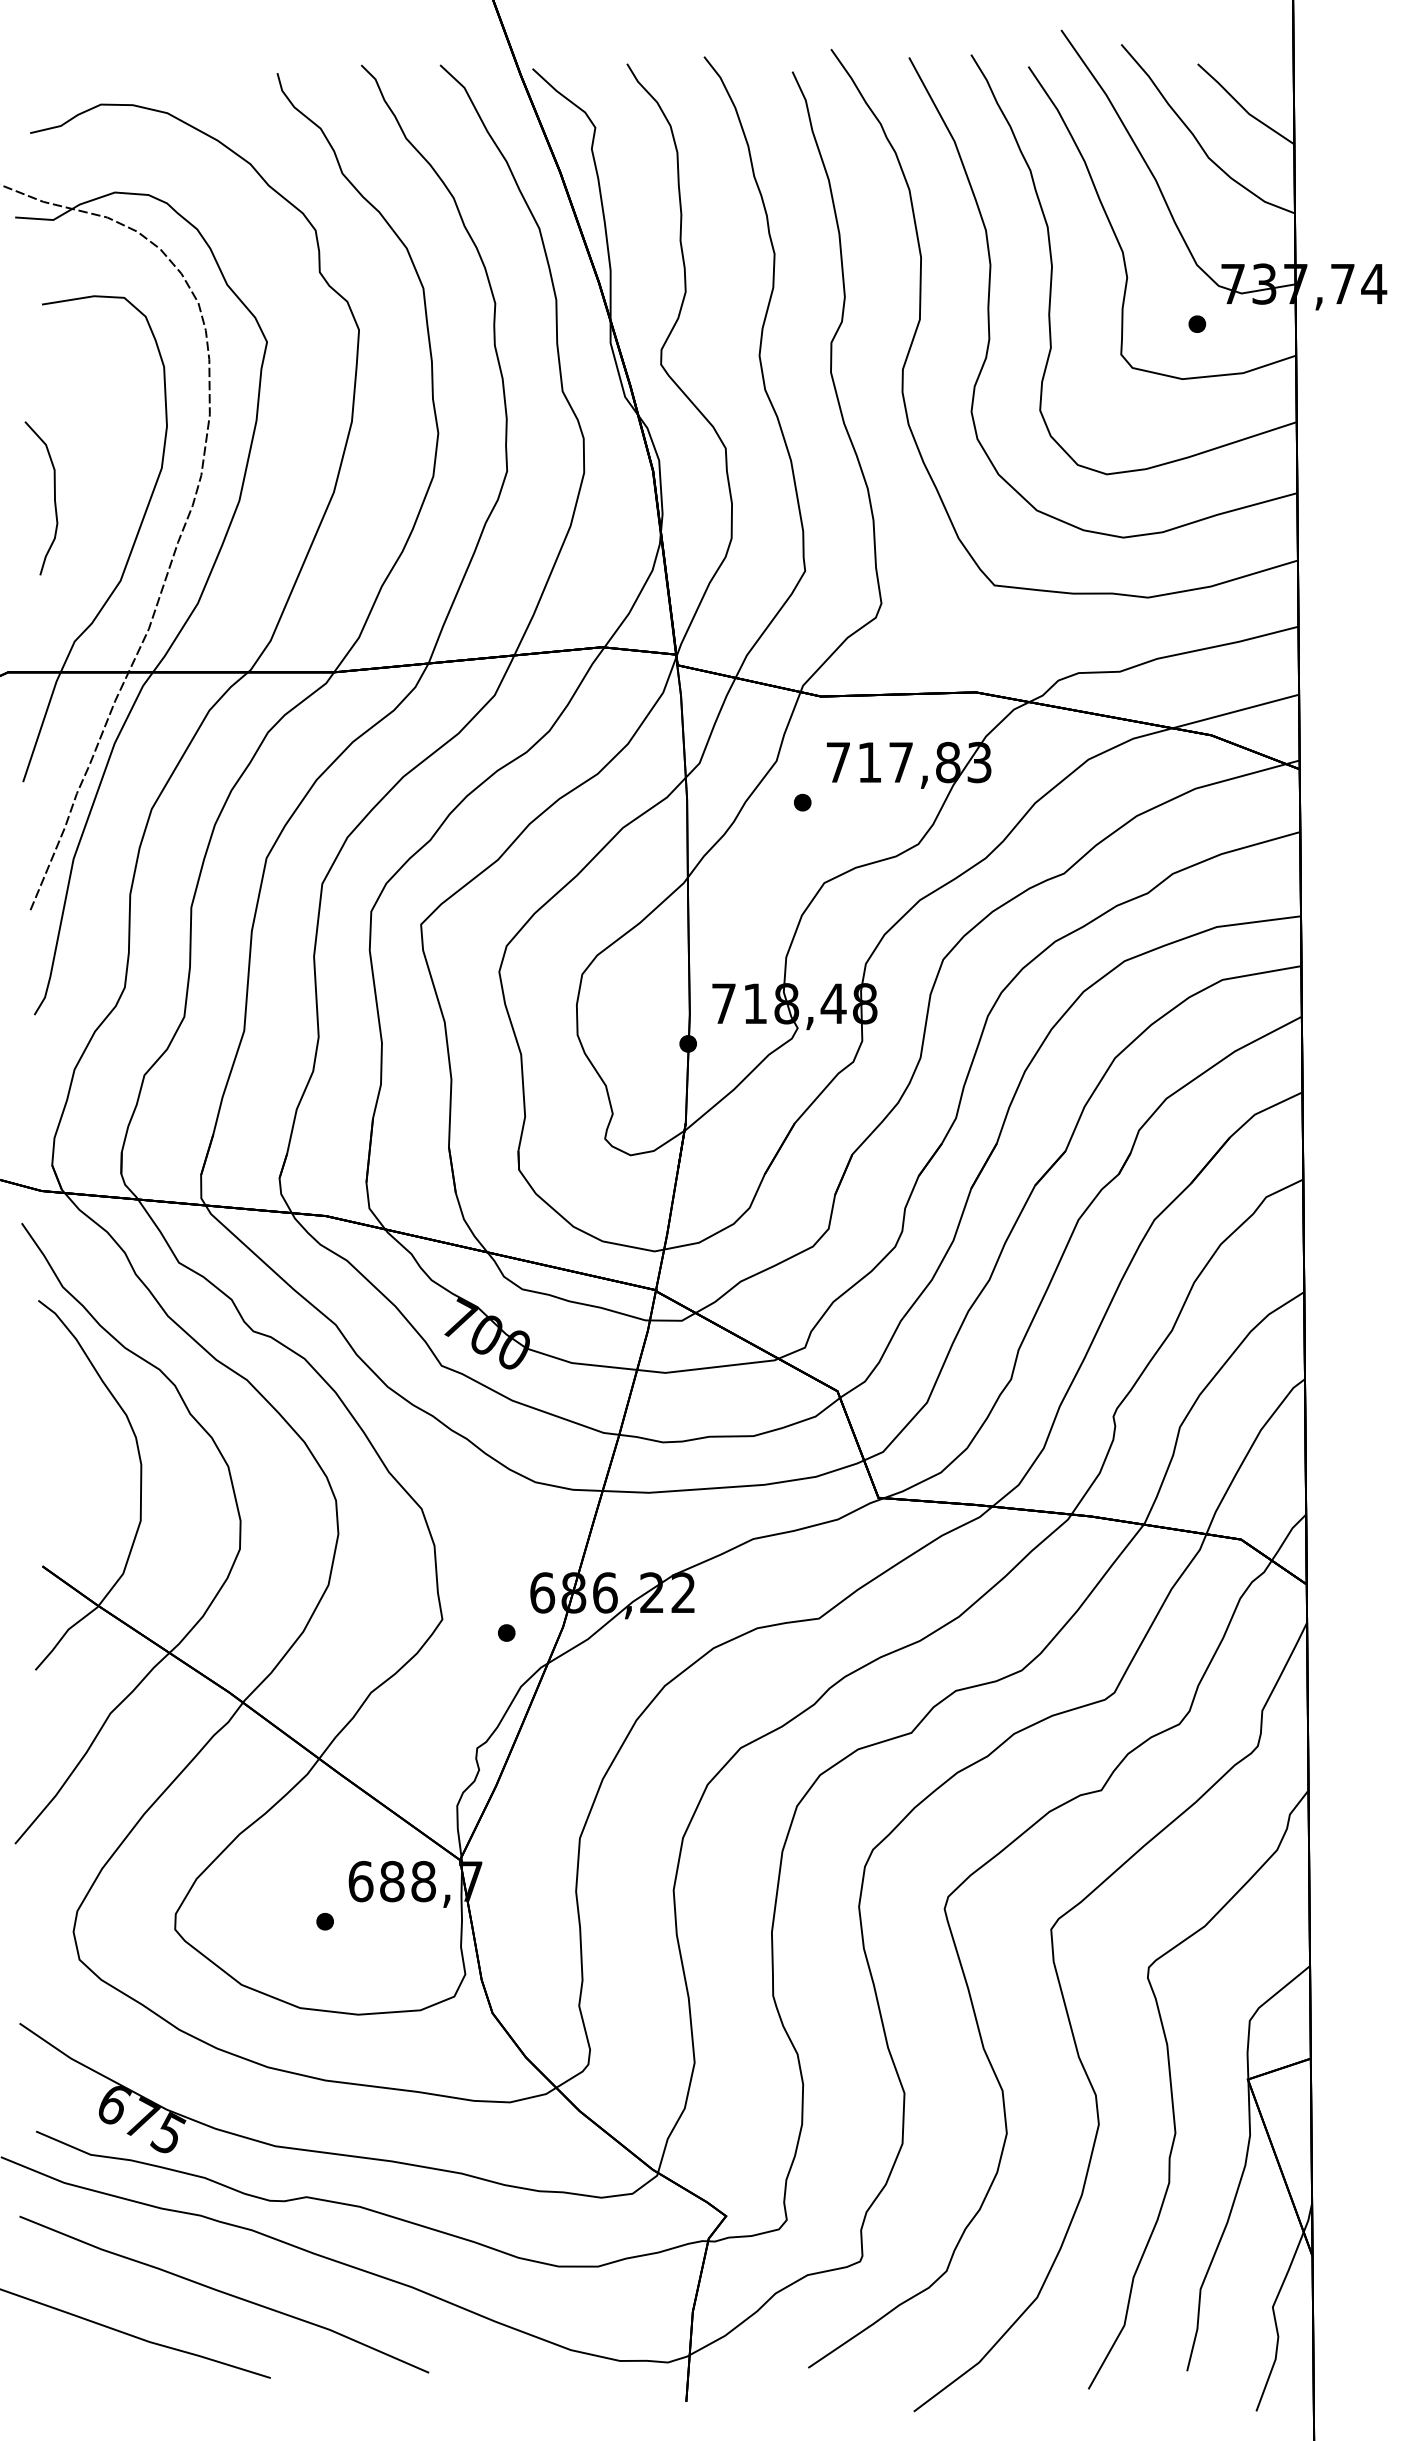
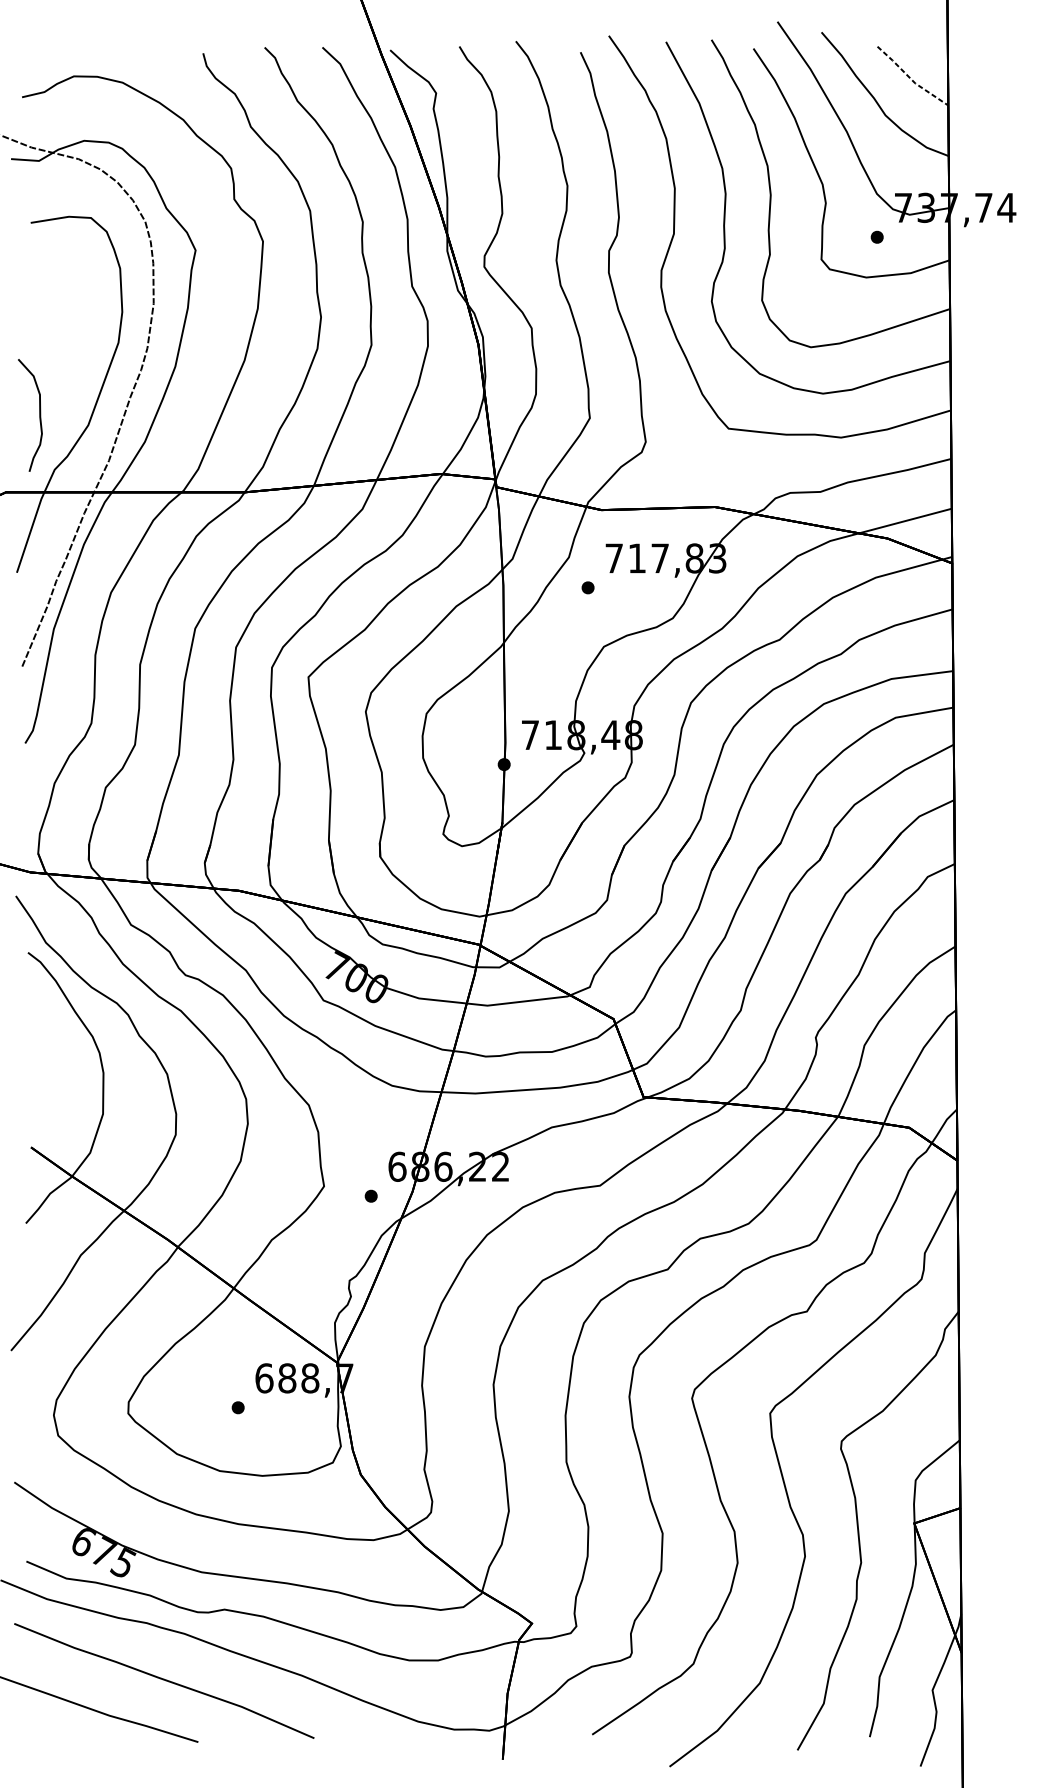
line: (1243, 108) -> (911, 79), solid -> dashed
curve: (54, 498) -> (39, 415), moved

